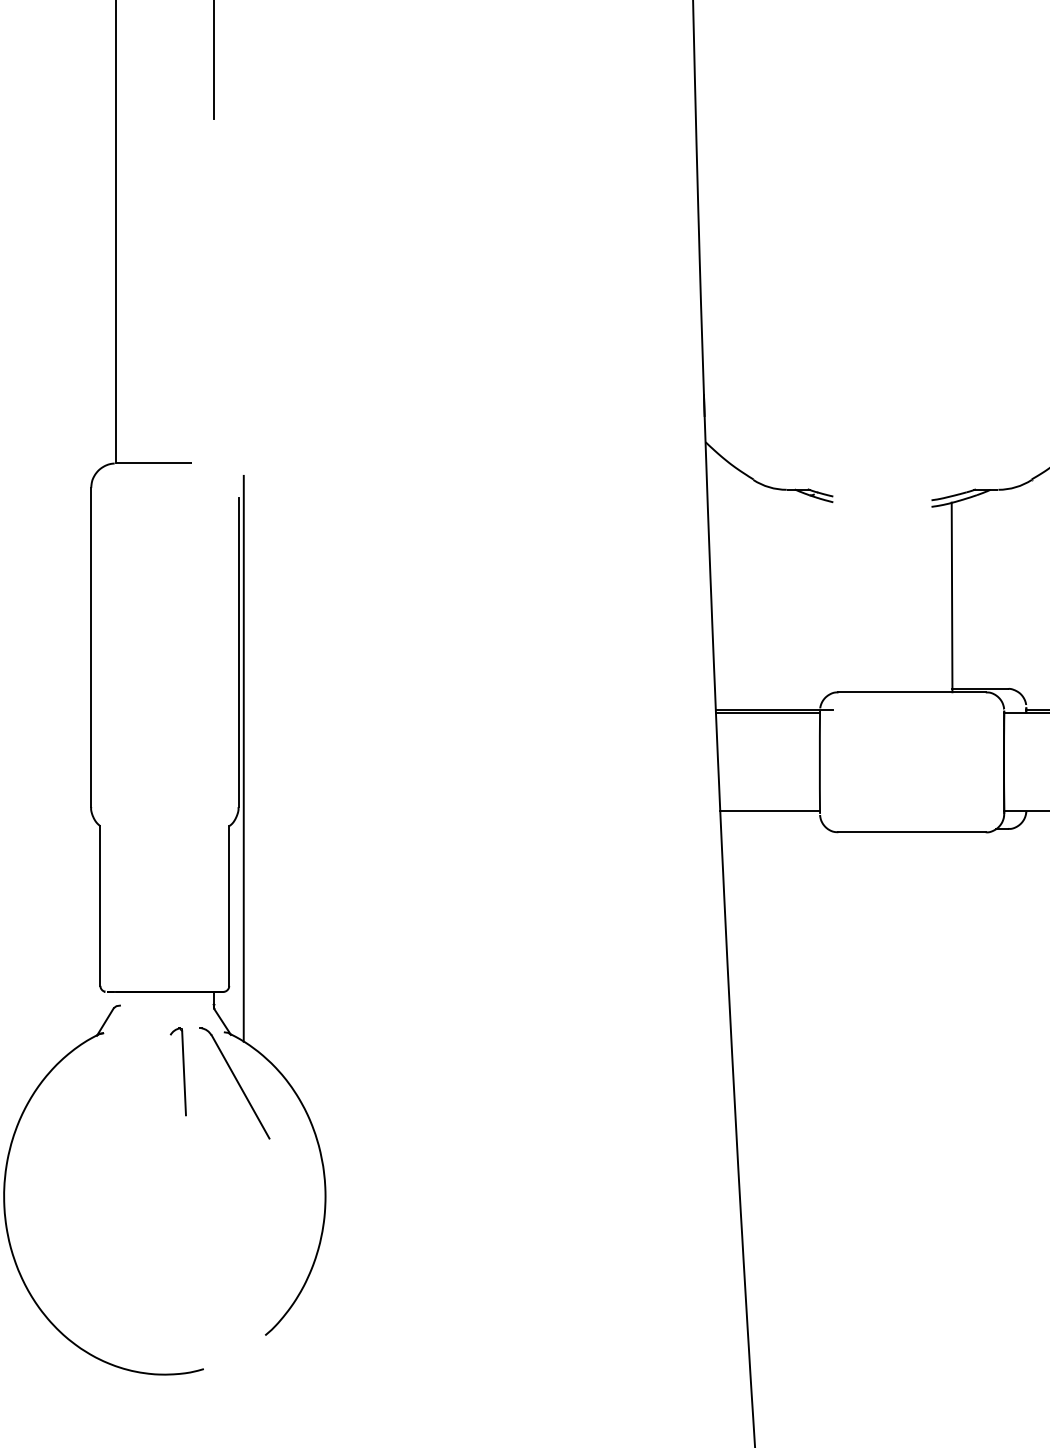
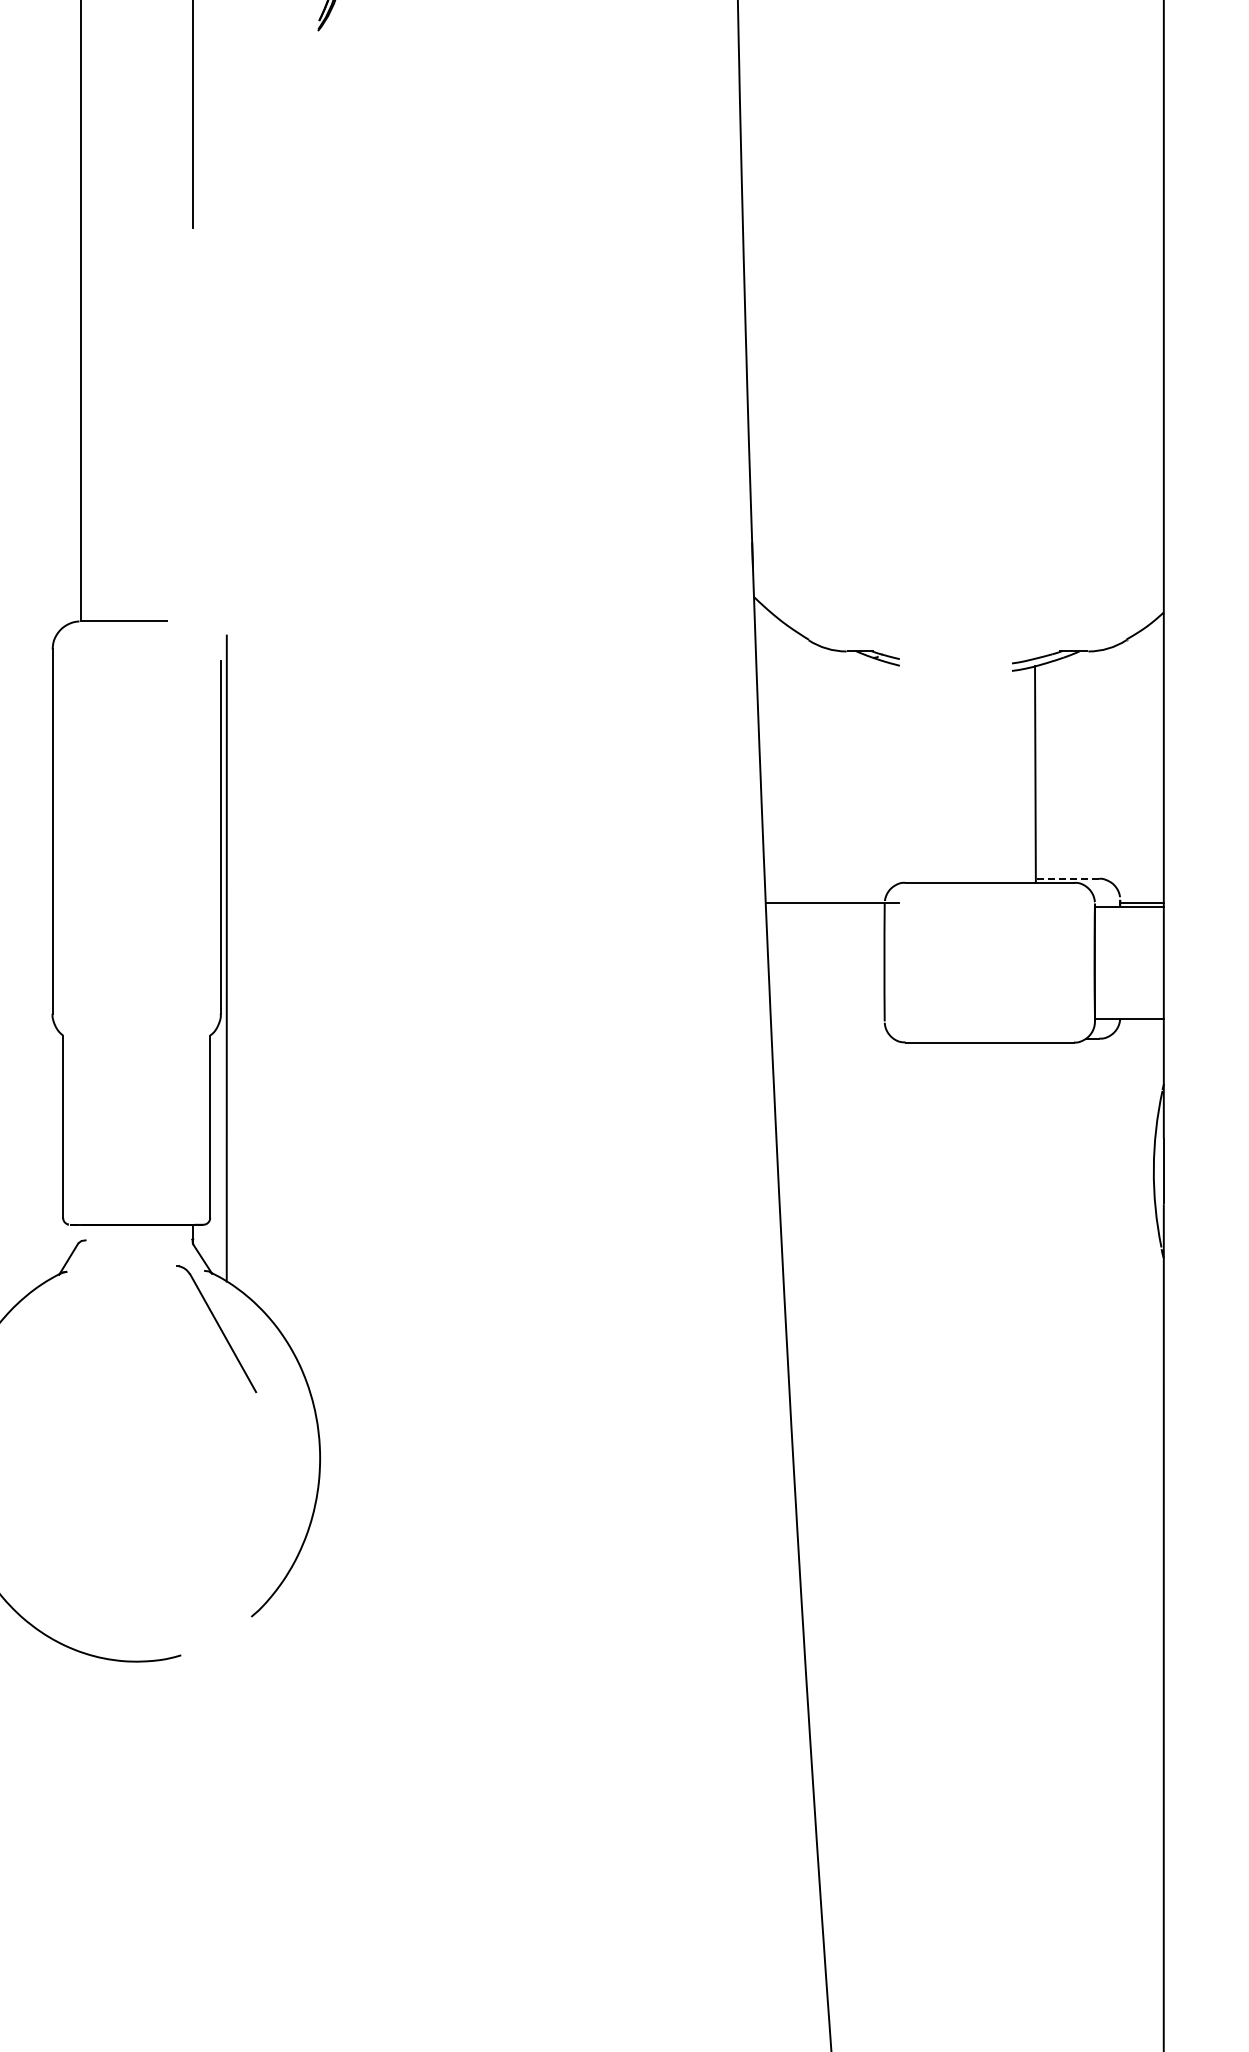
line: (980, 688) -> (1067, 878), solid -> dashed
line: (768, 713) -> (825, 906), removed
line: (769, 811) -> (827, 1018), removed
part: (177, 1071) -> (151, 1315), removed

